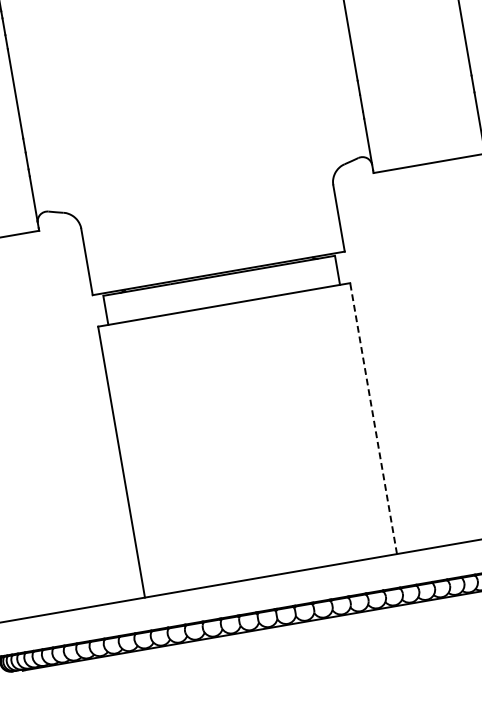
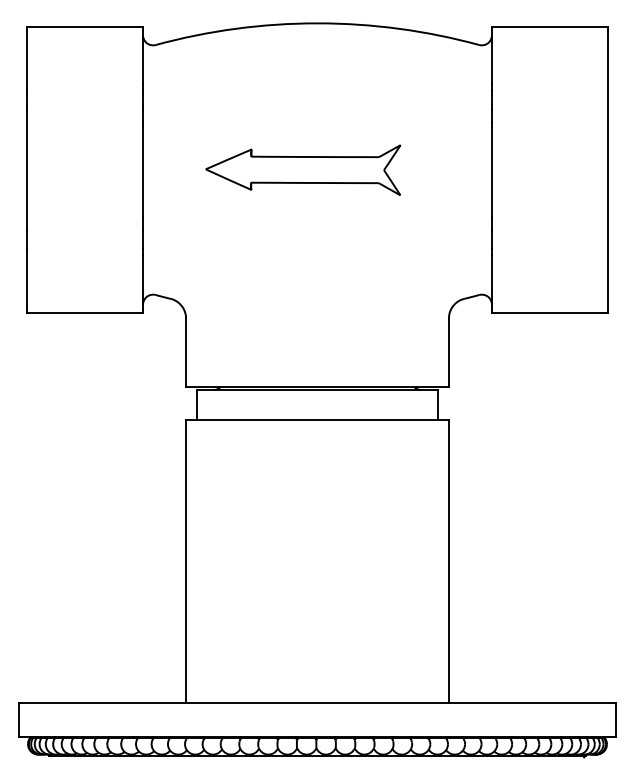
part: (169, 66) -> (303, 169), added
line: (373, 418) -> (448, 561), dashed -> solid

